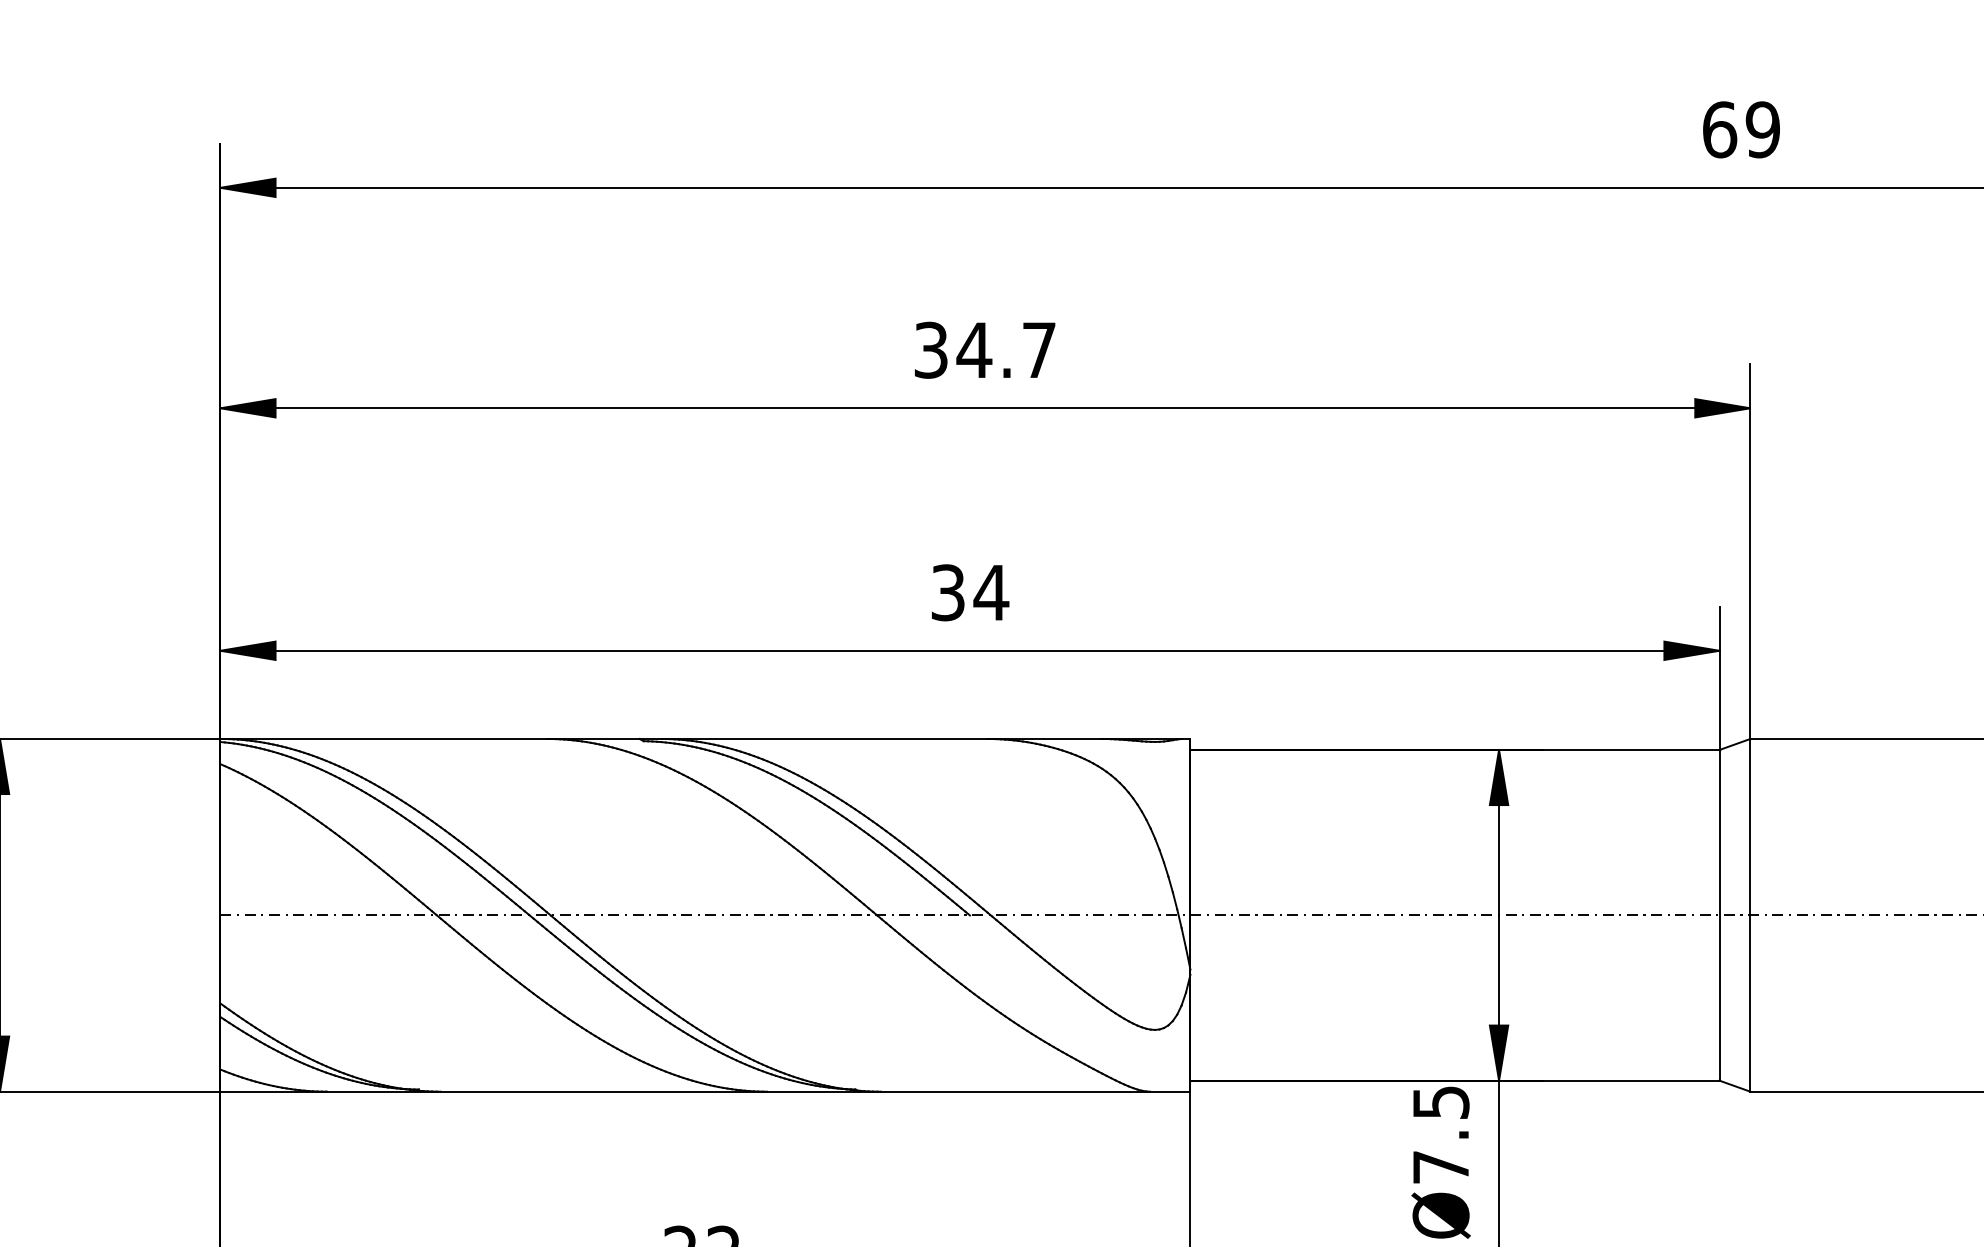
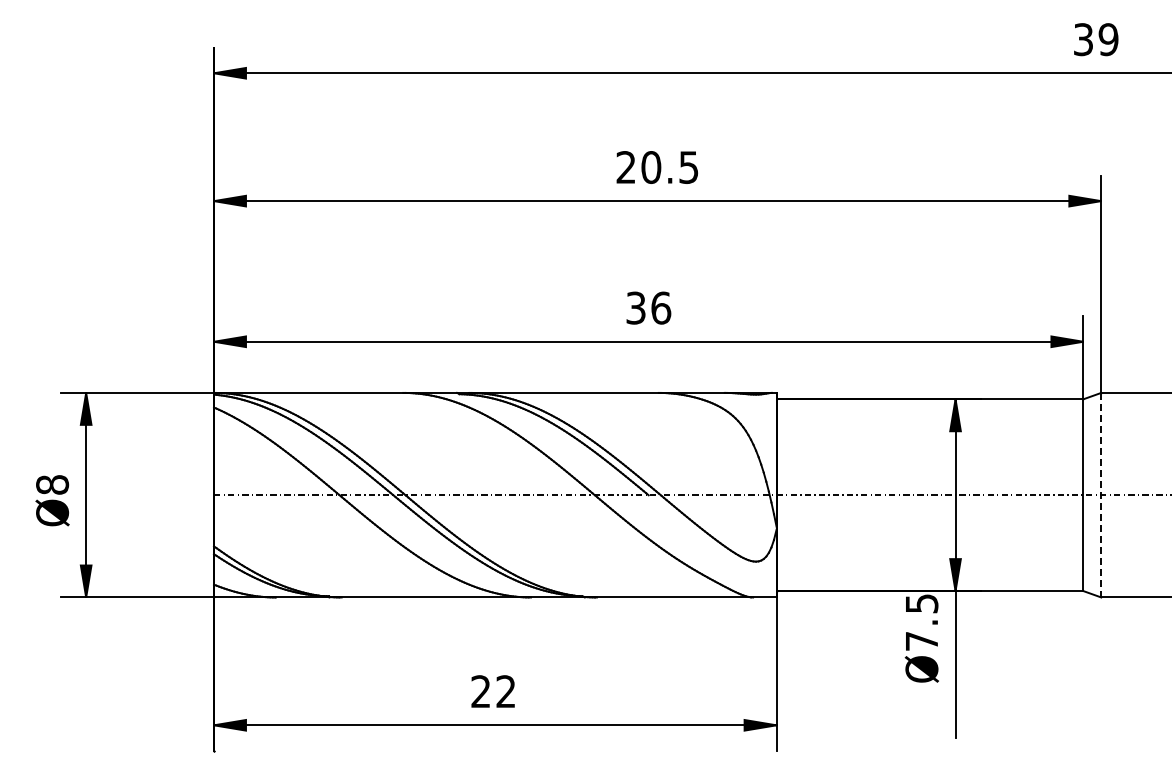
text: (1719, 129) -> (1083, 39), 69 -> 39
text: (985, 350) -> (657, 167), 34.7 -> 20.5
text: (990, 591) -> (660, 307), 34 -> 36
line: (1750, 915) -> (1101, 495), solid -> dashed

